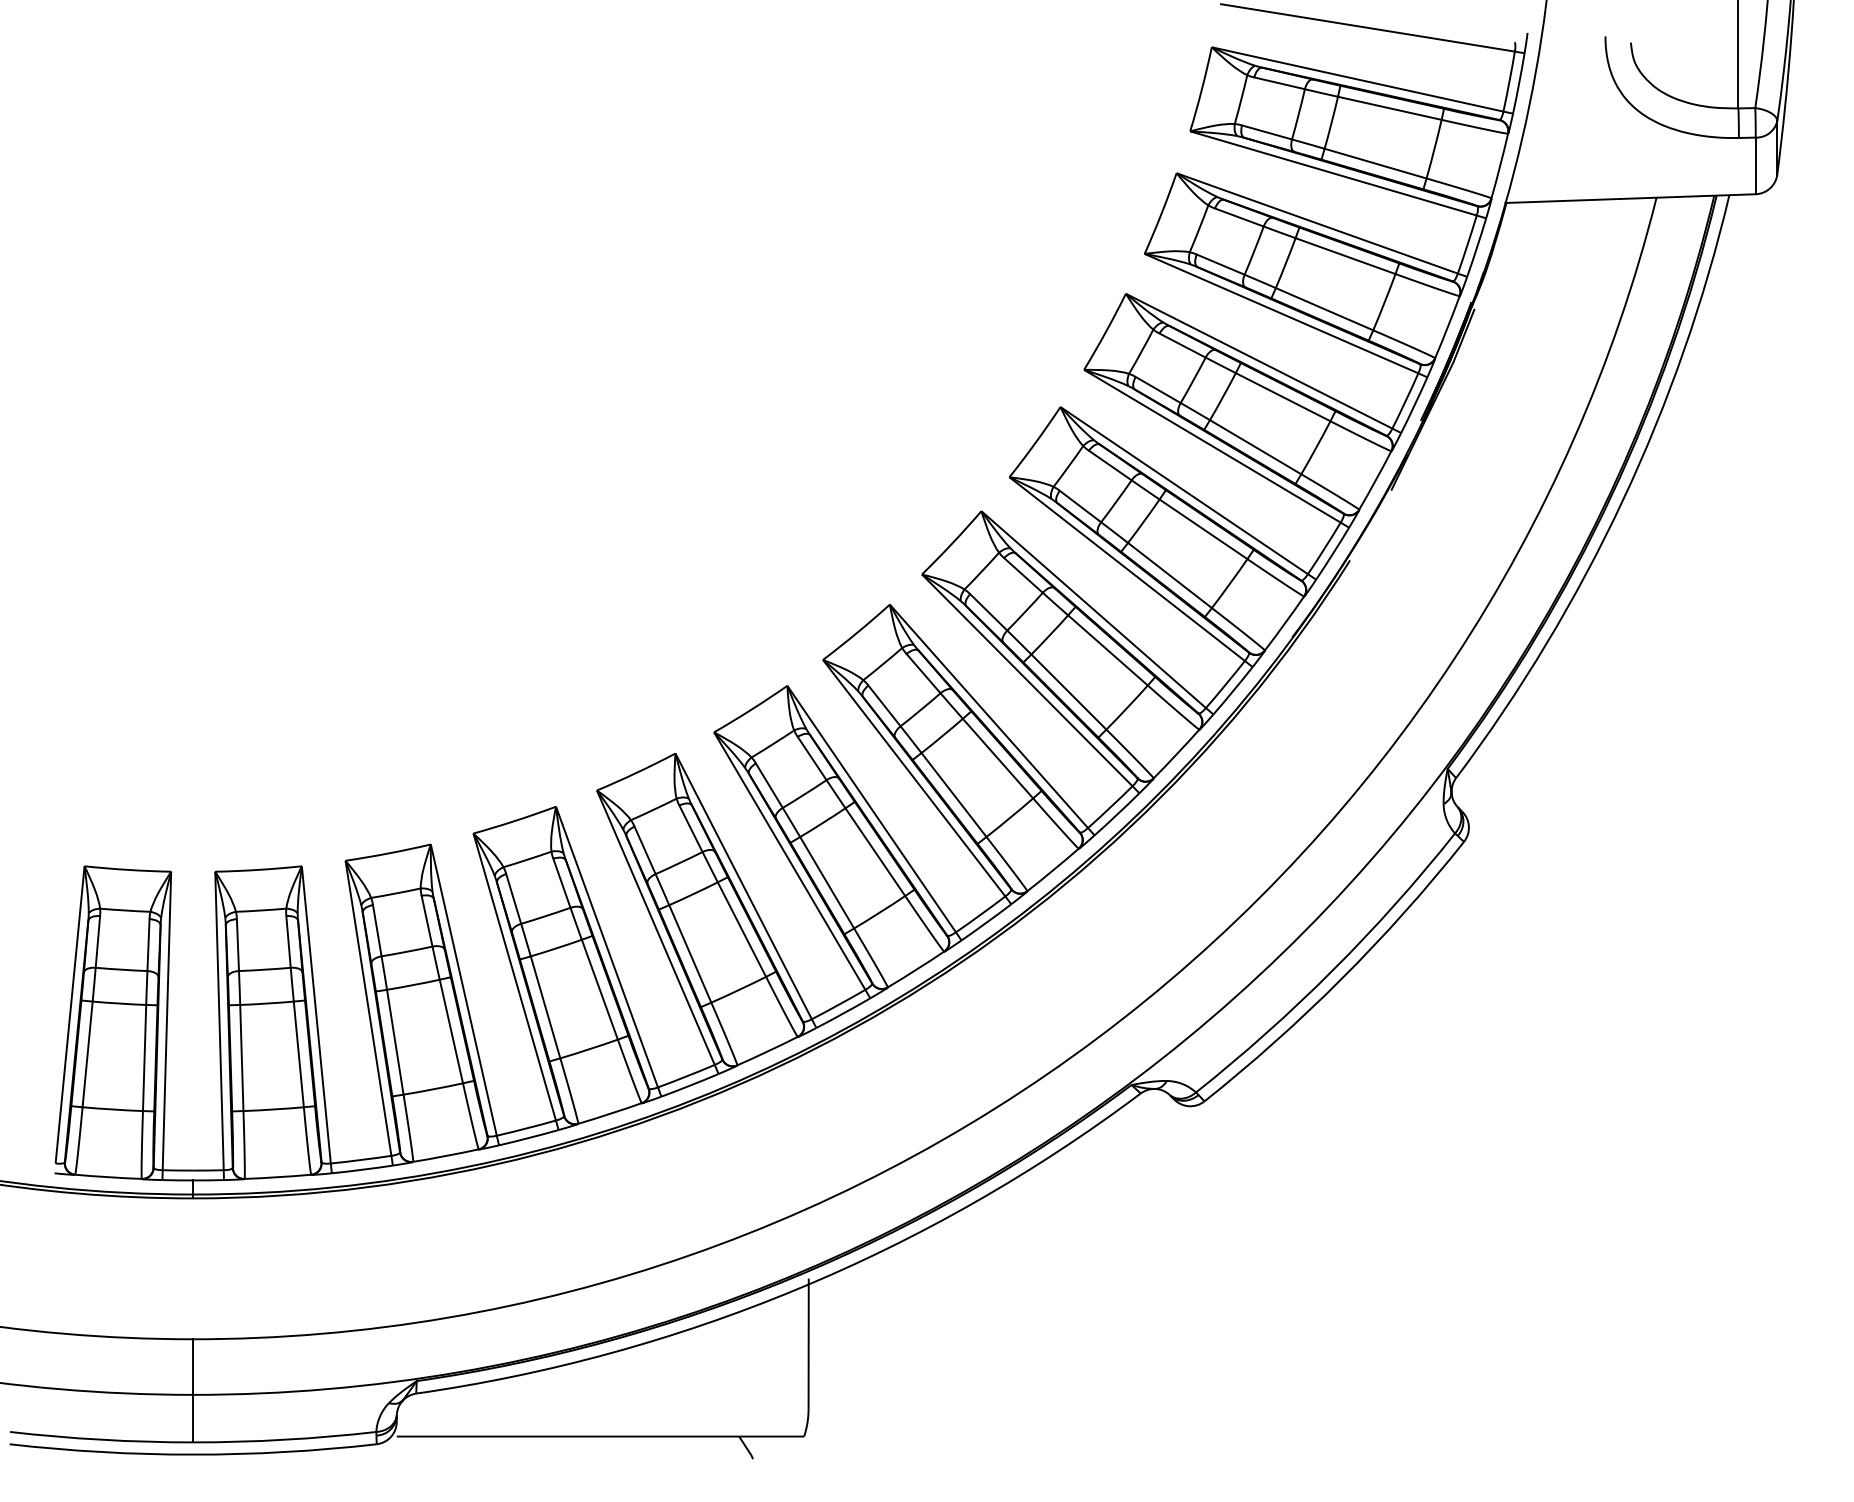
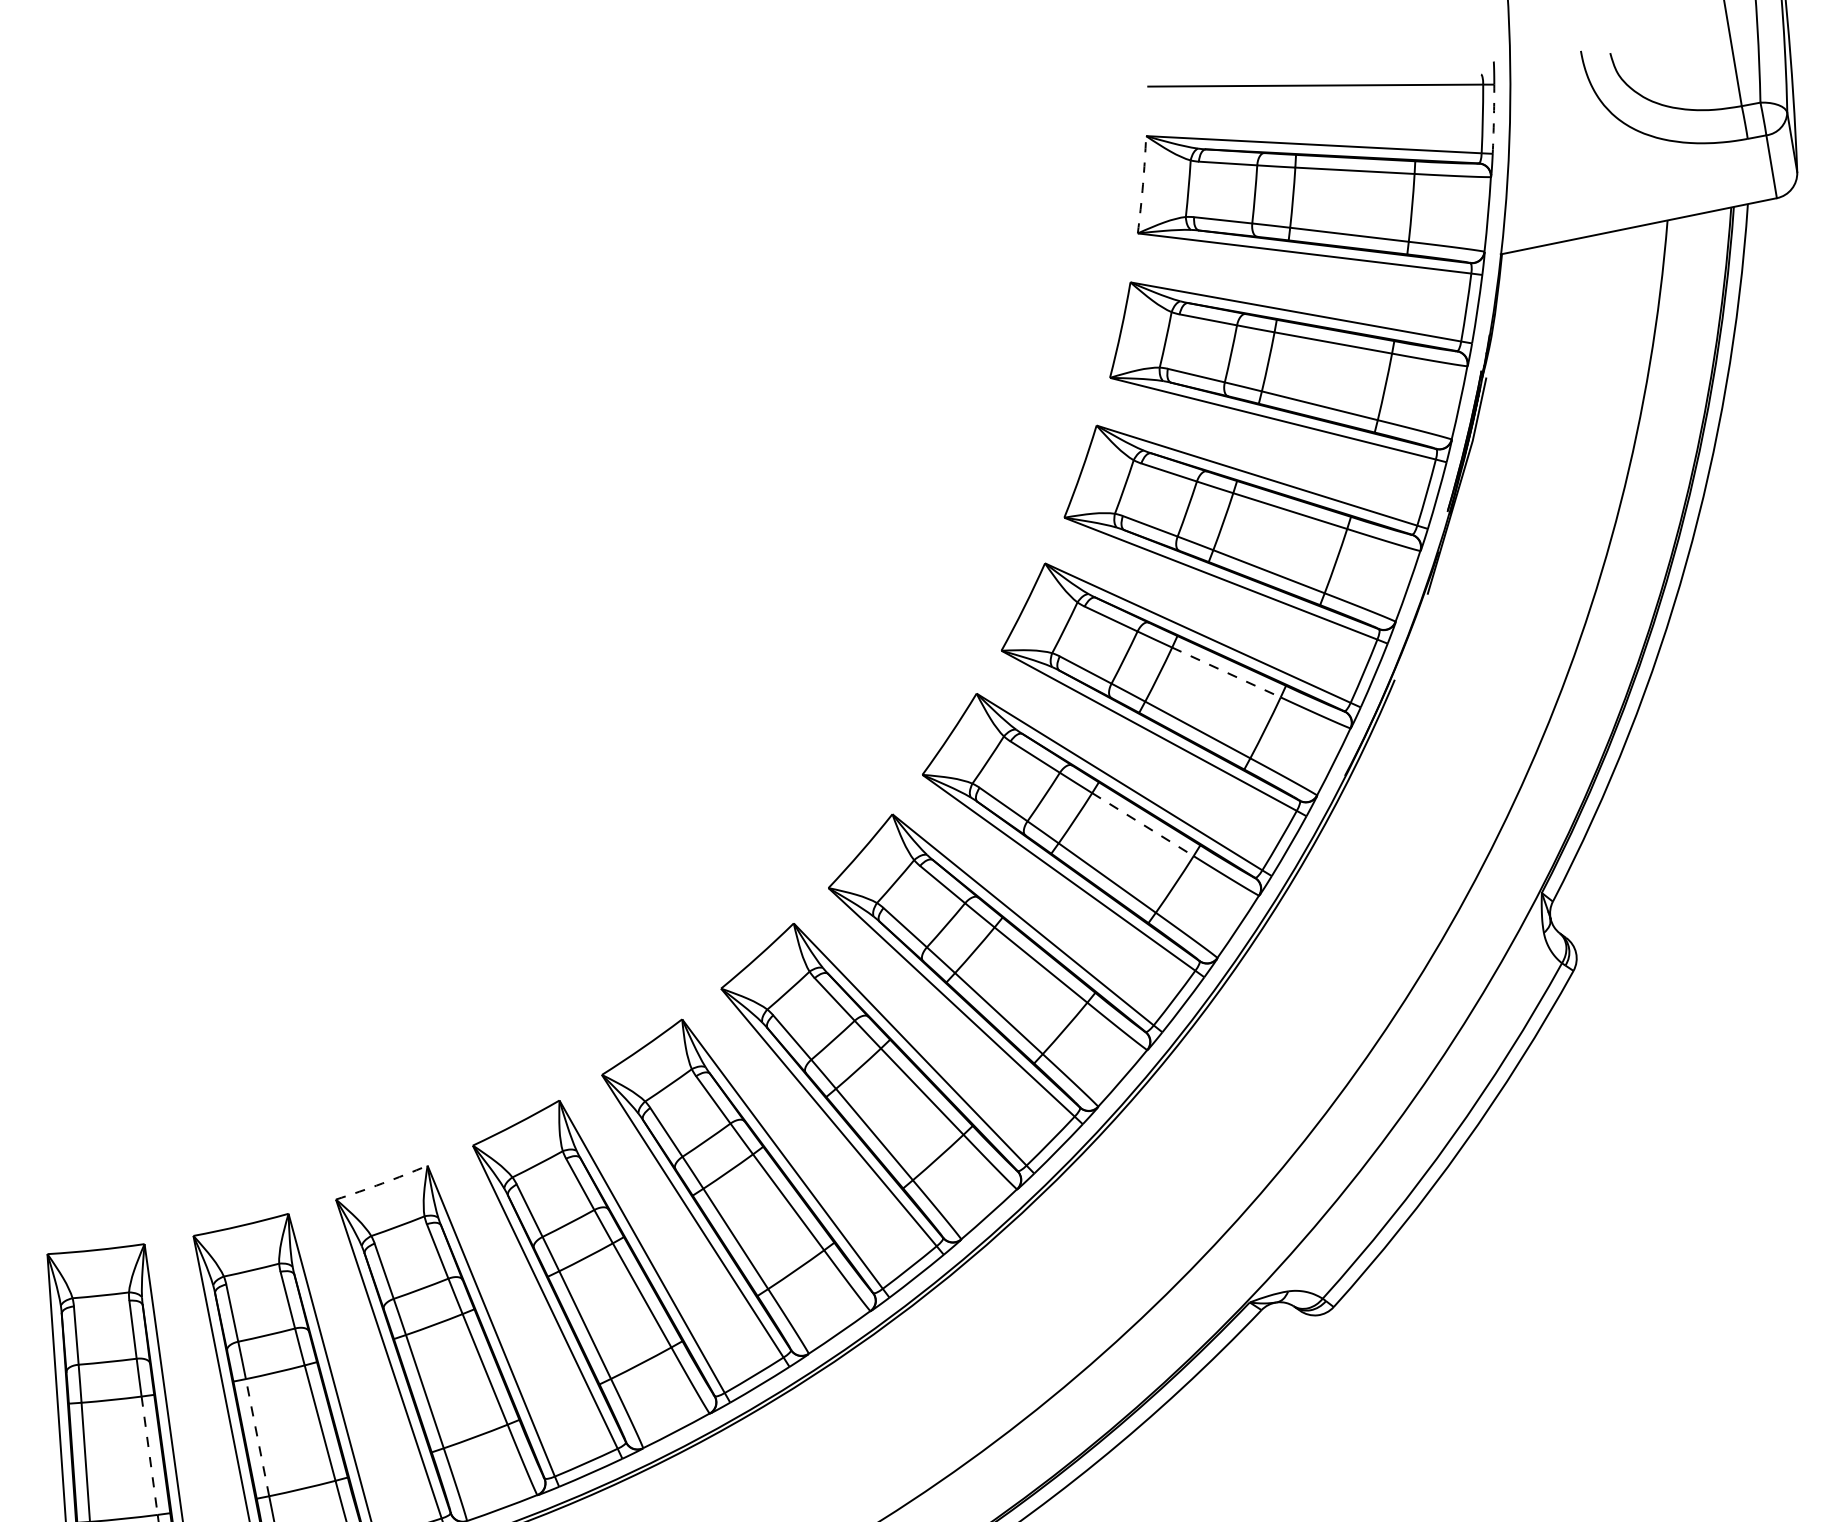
arc: (1519, 83) -> (1494, 119), solid -> dashed
arc: (1201, 89) -> (1142, 184), solid -> dashed
line: (1203, 529) -> (1226, 672), solid -> dashed
line: (1108, 650) -> (1143, 824), solid -> dashed
arc: (388, 853) -> (382, 1183), solid -> dashed
line: (241, 1057) -> (257, 1437), solid -> dashed
line: (144, 1058) -> (149, 1456), solid -> dashed

